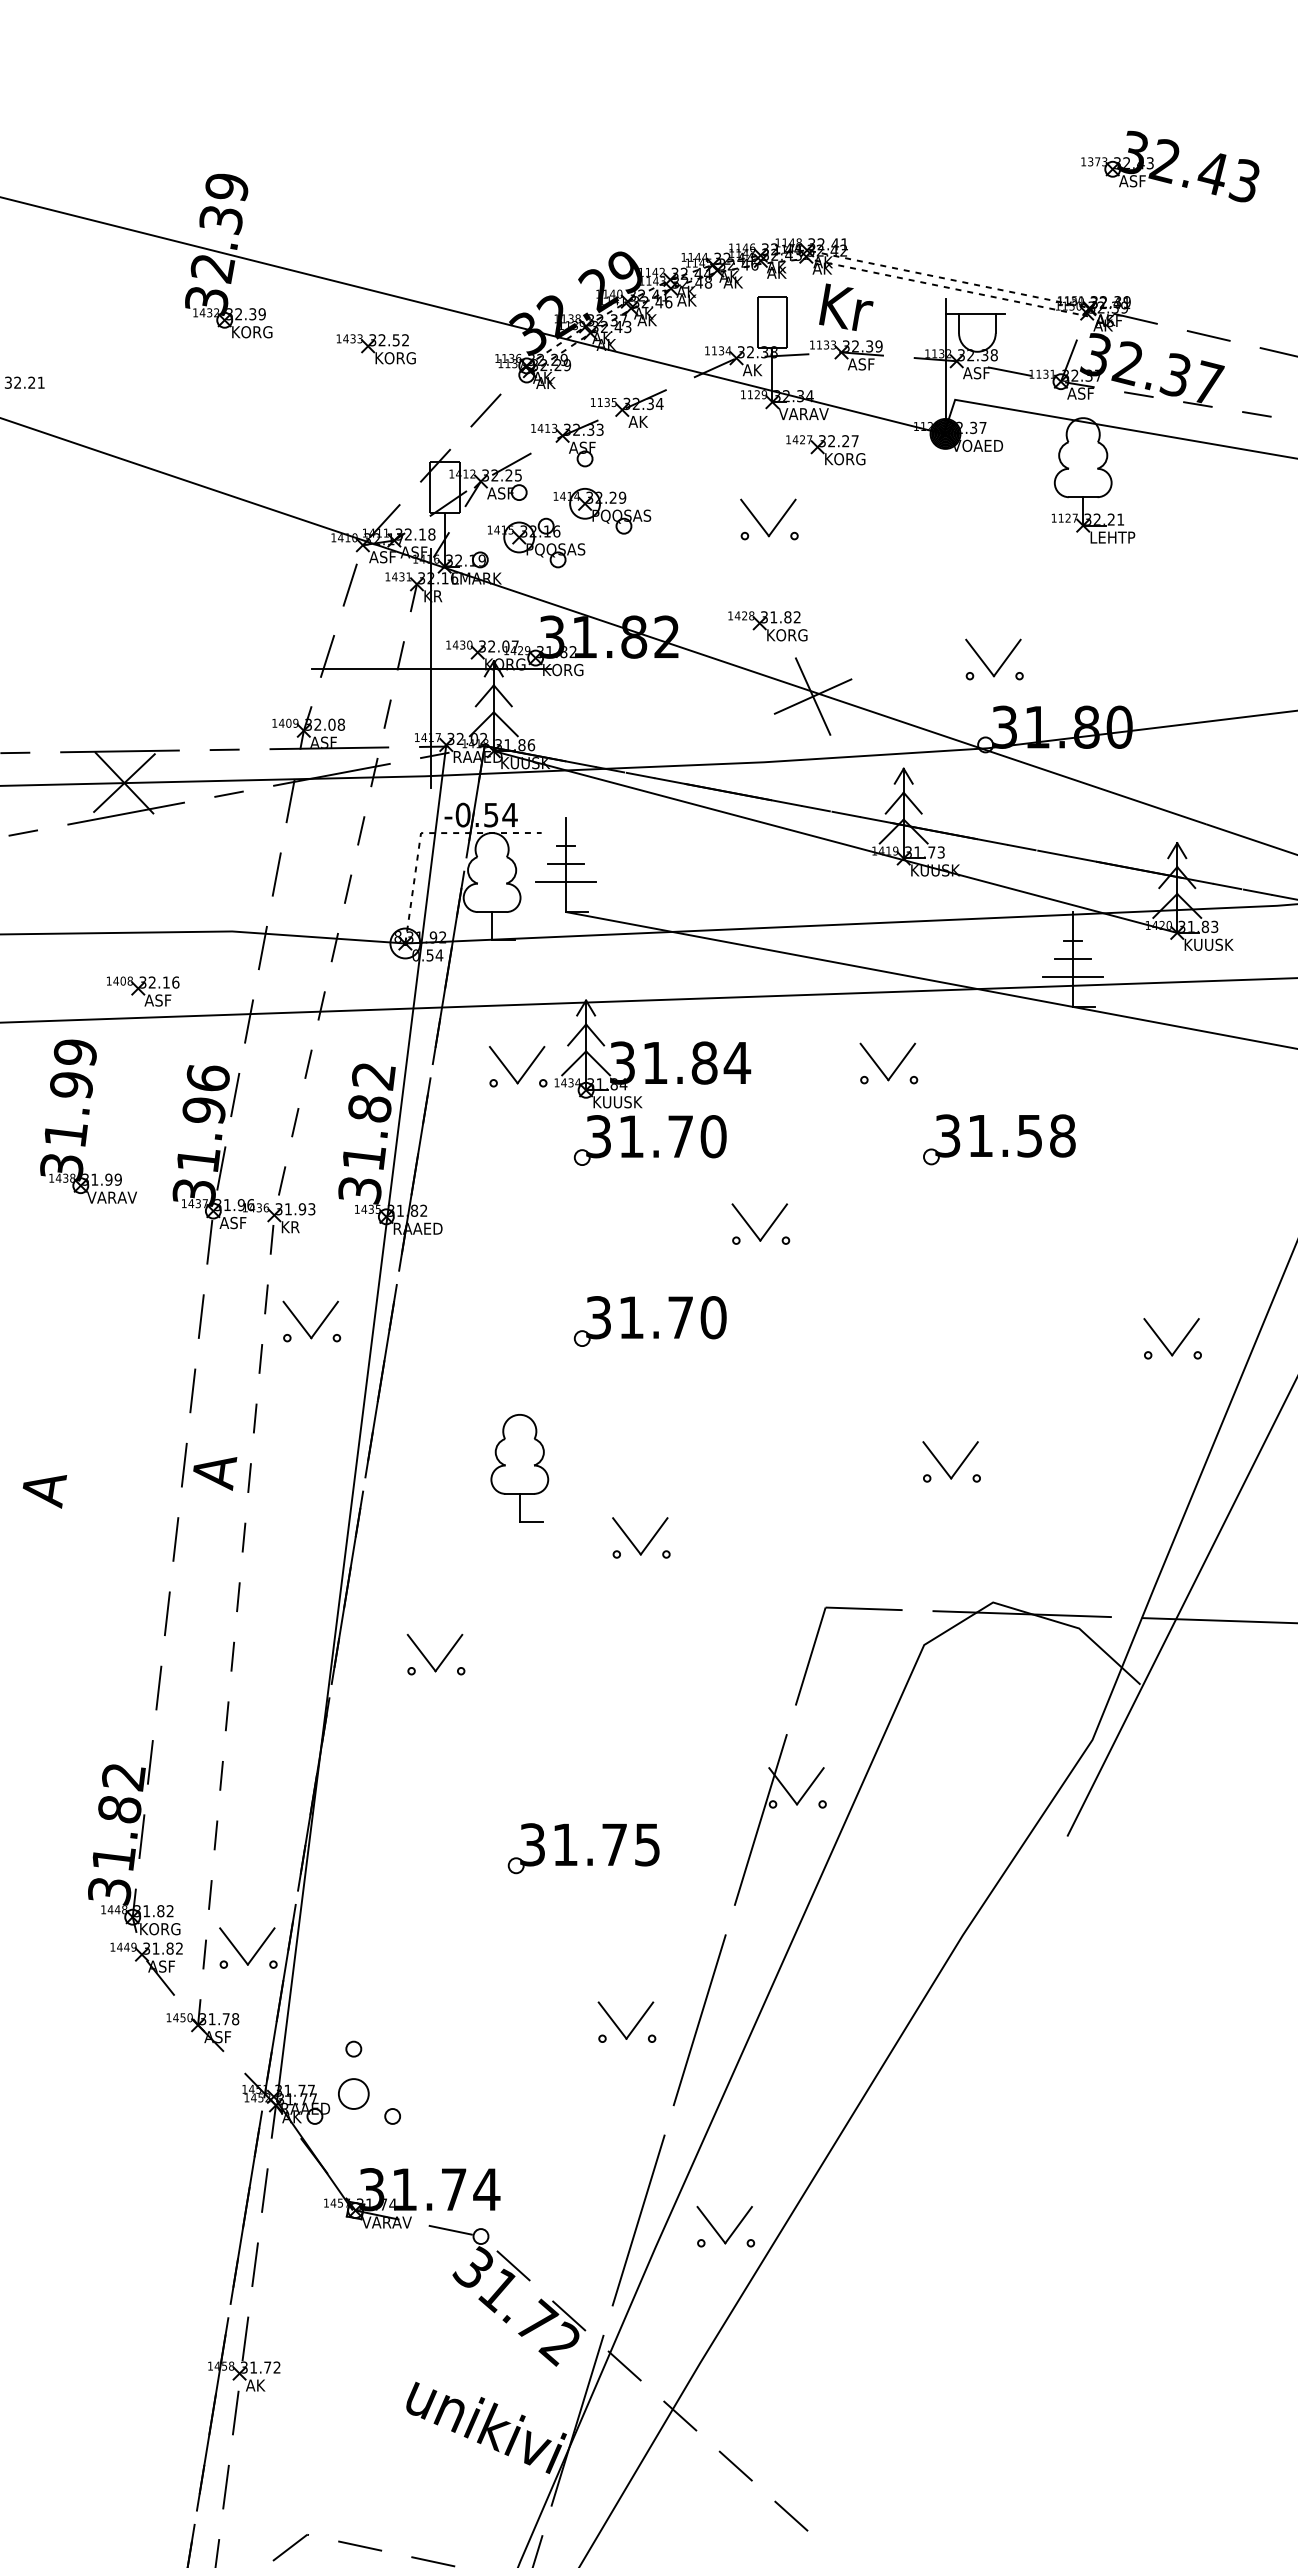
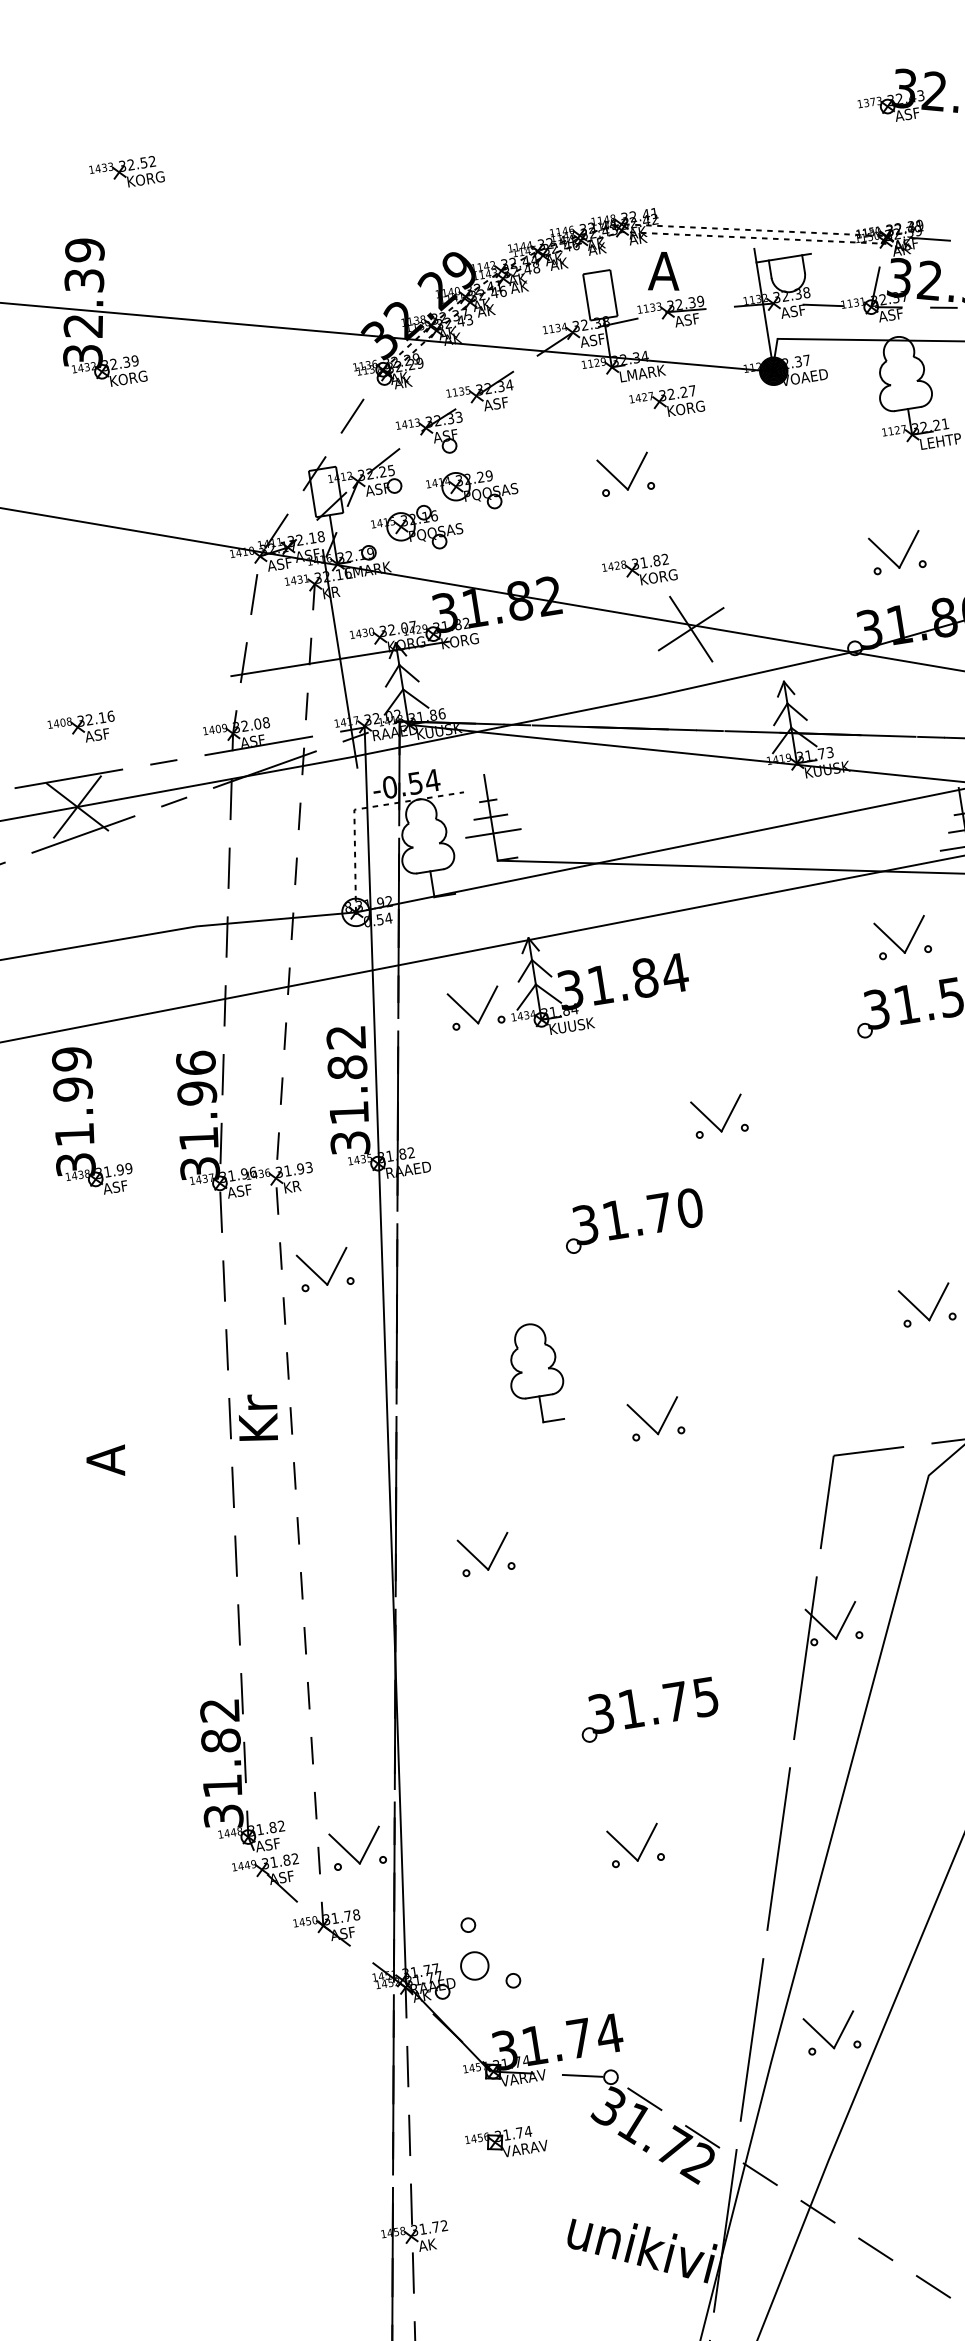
text: (846, 307) -> (665, 270), Kr -> A
part: (375, 349) -> (126, 174), moved
text: (761, 370) -> (597, 340), AK -> ASF
text: (804, 414) -> (642, 373), VARAV -> LMARK
text: (647, 421) -> (500, 402), AK -> ASF
part: (1000, 665) -> (903, 557), moved
part: (143, 991) -> (82, 729), moved
part: (895, 1068) -> (909, 941), moved
part: (653, 1150) -> (611, 1064), removed
text: (111, 1197) -> (125, 1185), VARAV -> ASF
text: (213, 1469) -> (257, 1418), A -> Kr
text: (159, 1929) -> (274, 1844), KORG -> ASF
part: (619, 2027) -> (629, 1851), moved
part: (357, 2289) -> (506, 2143), added

